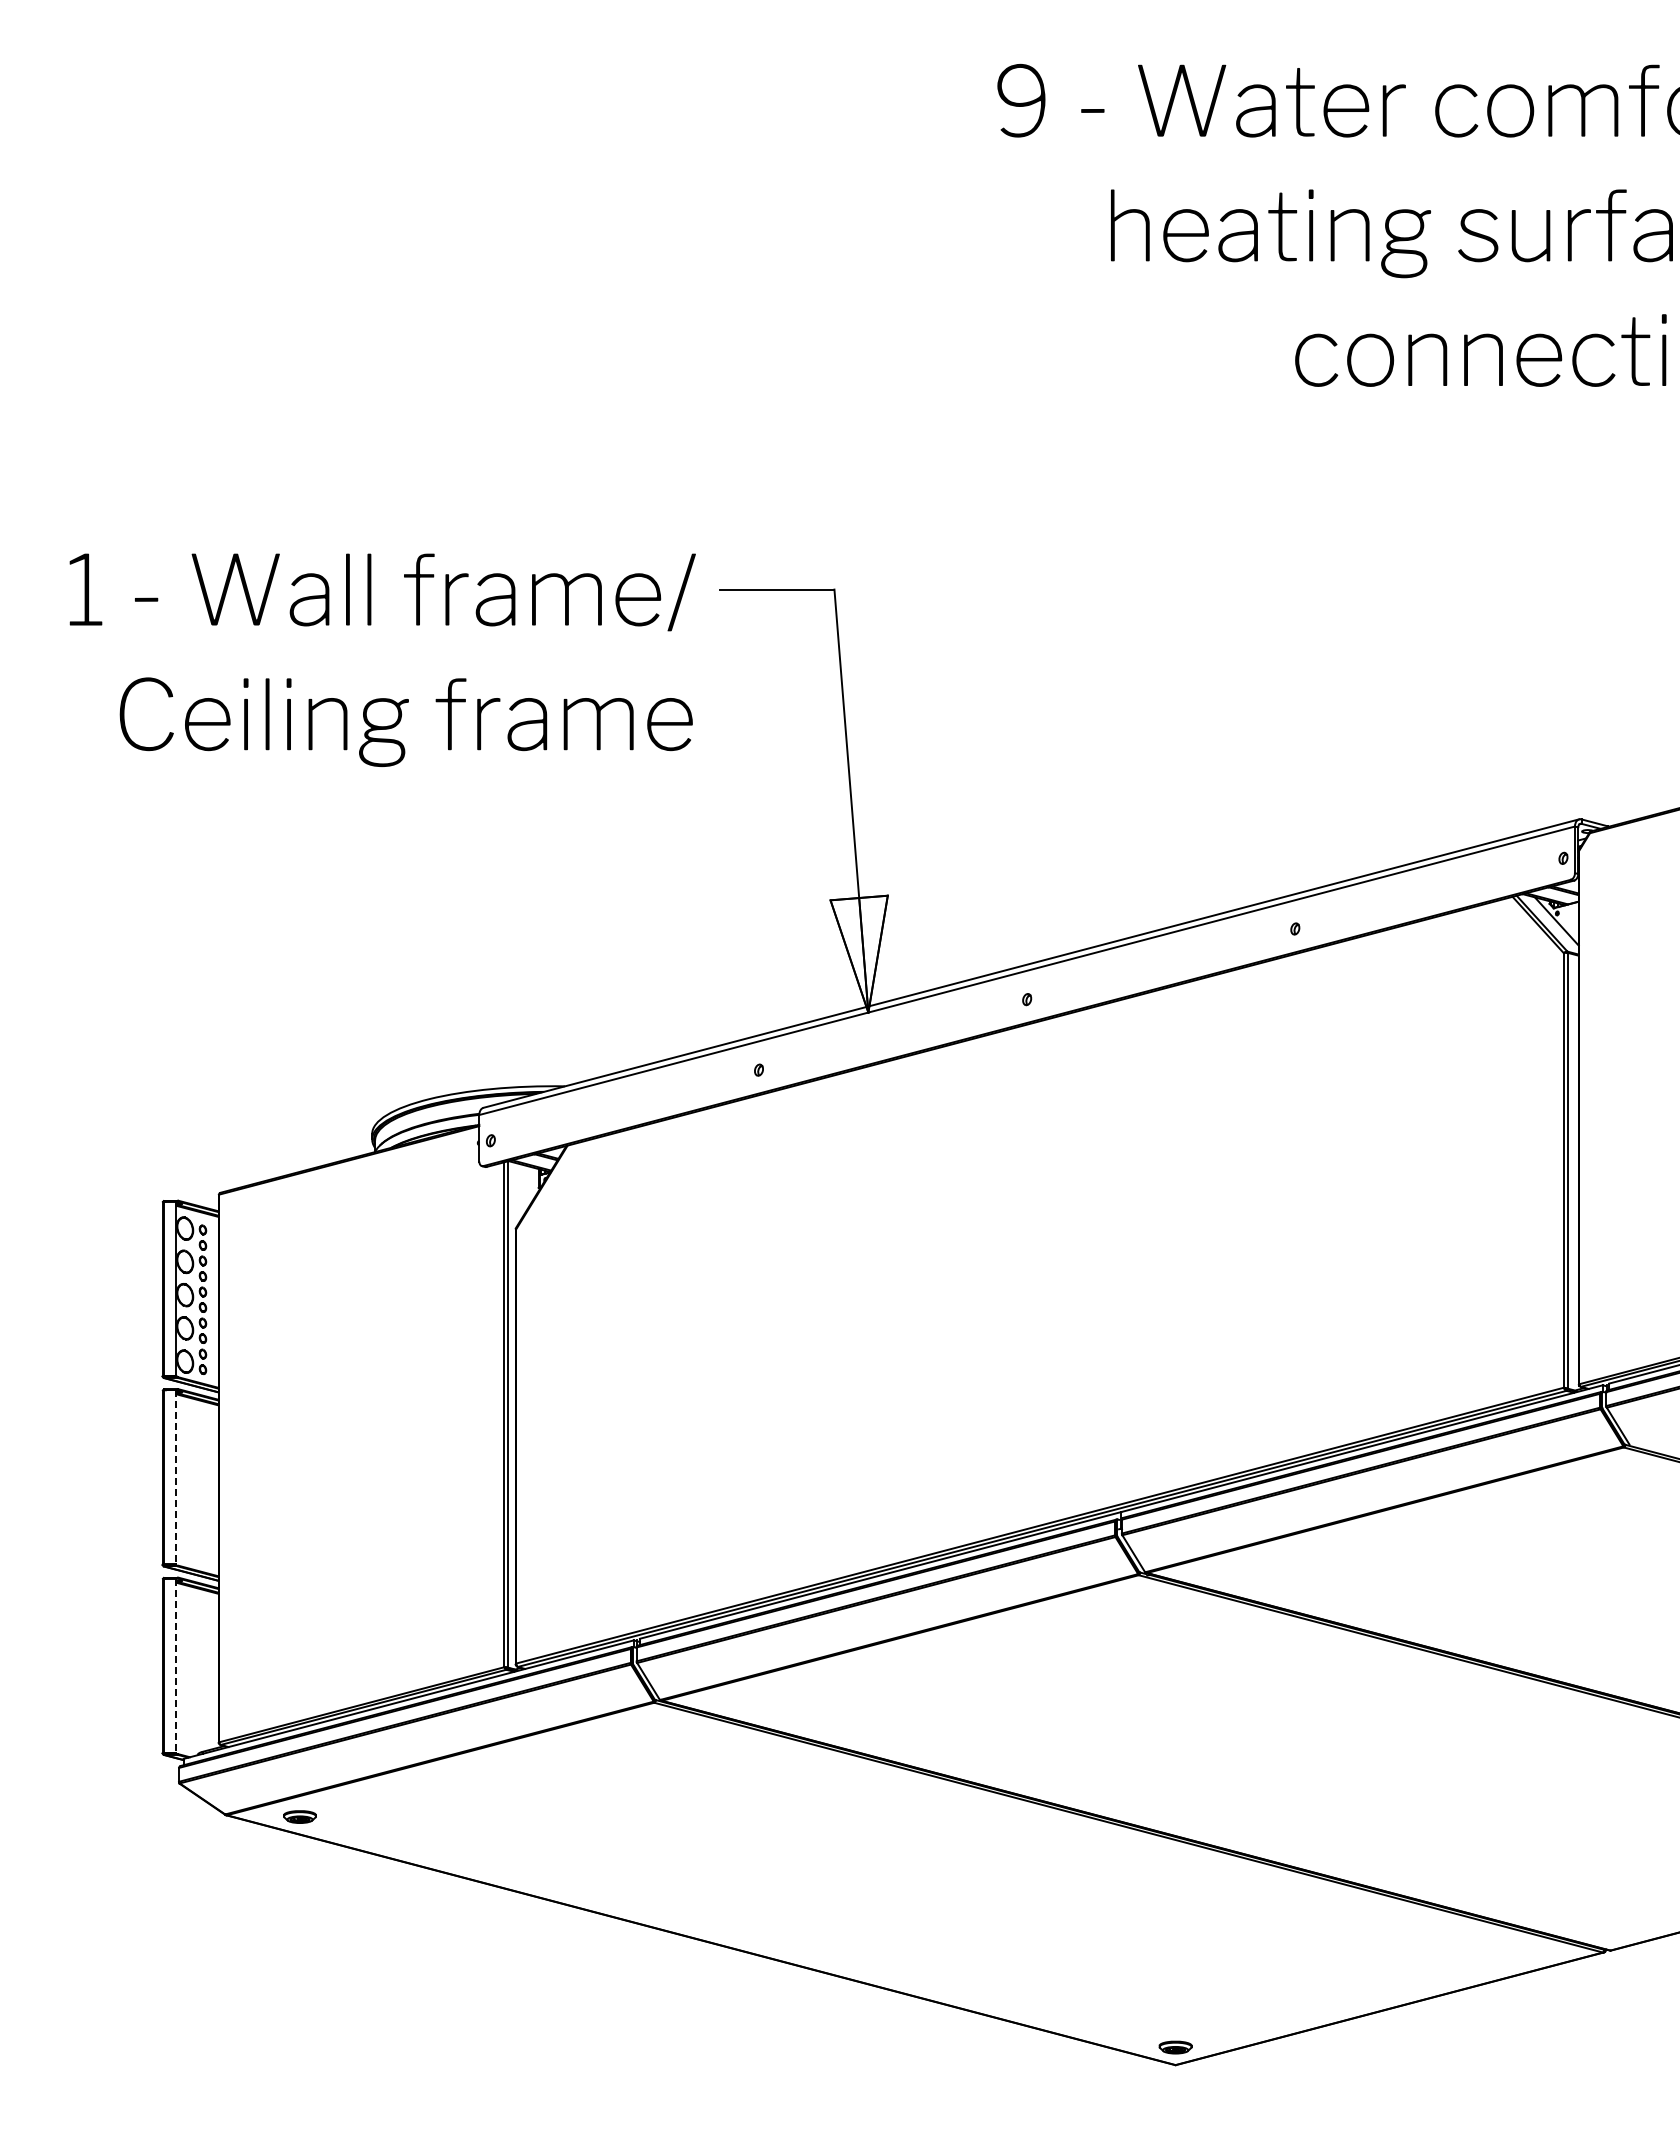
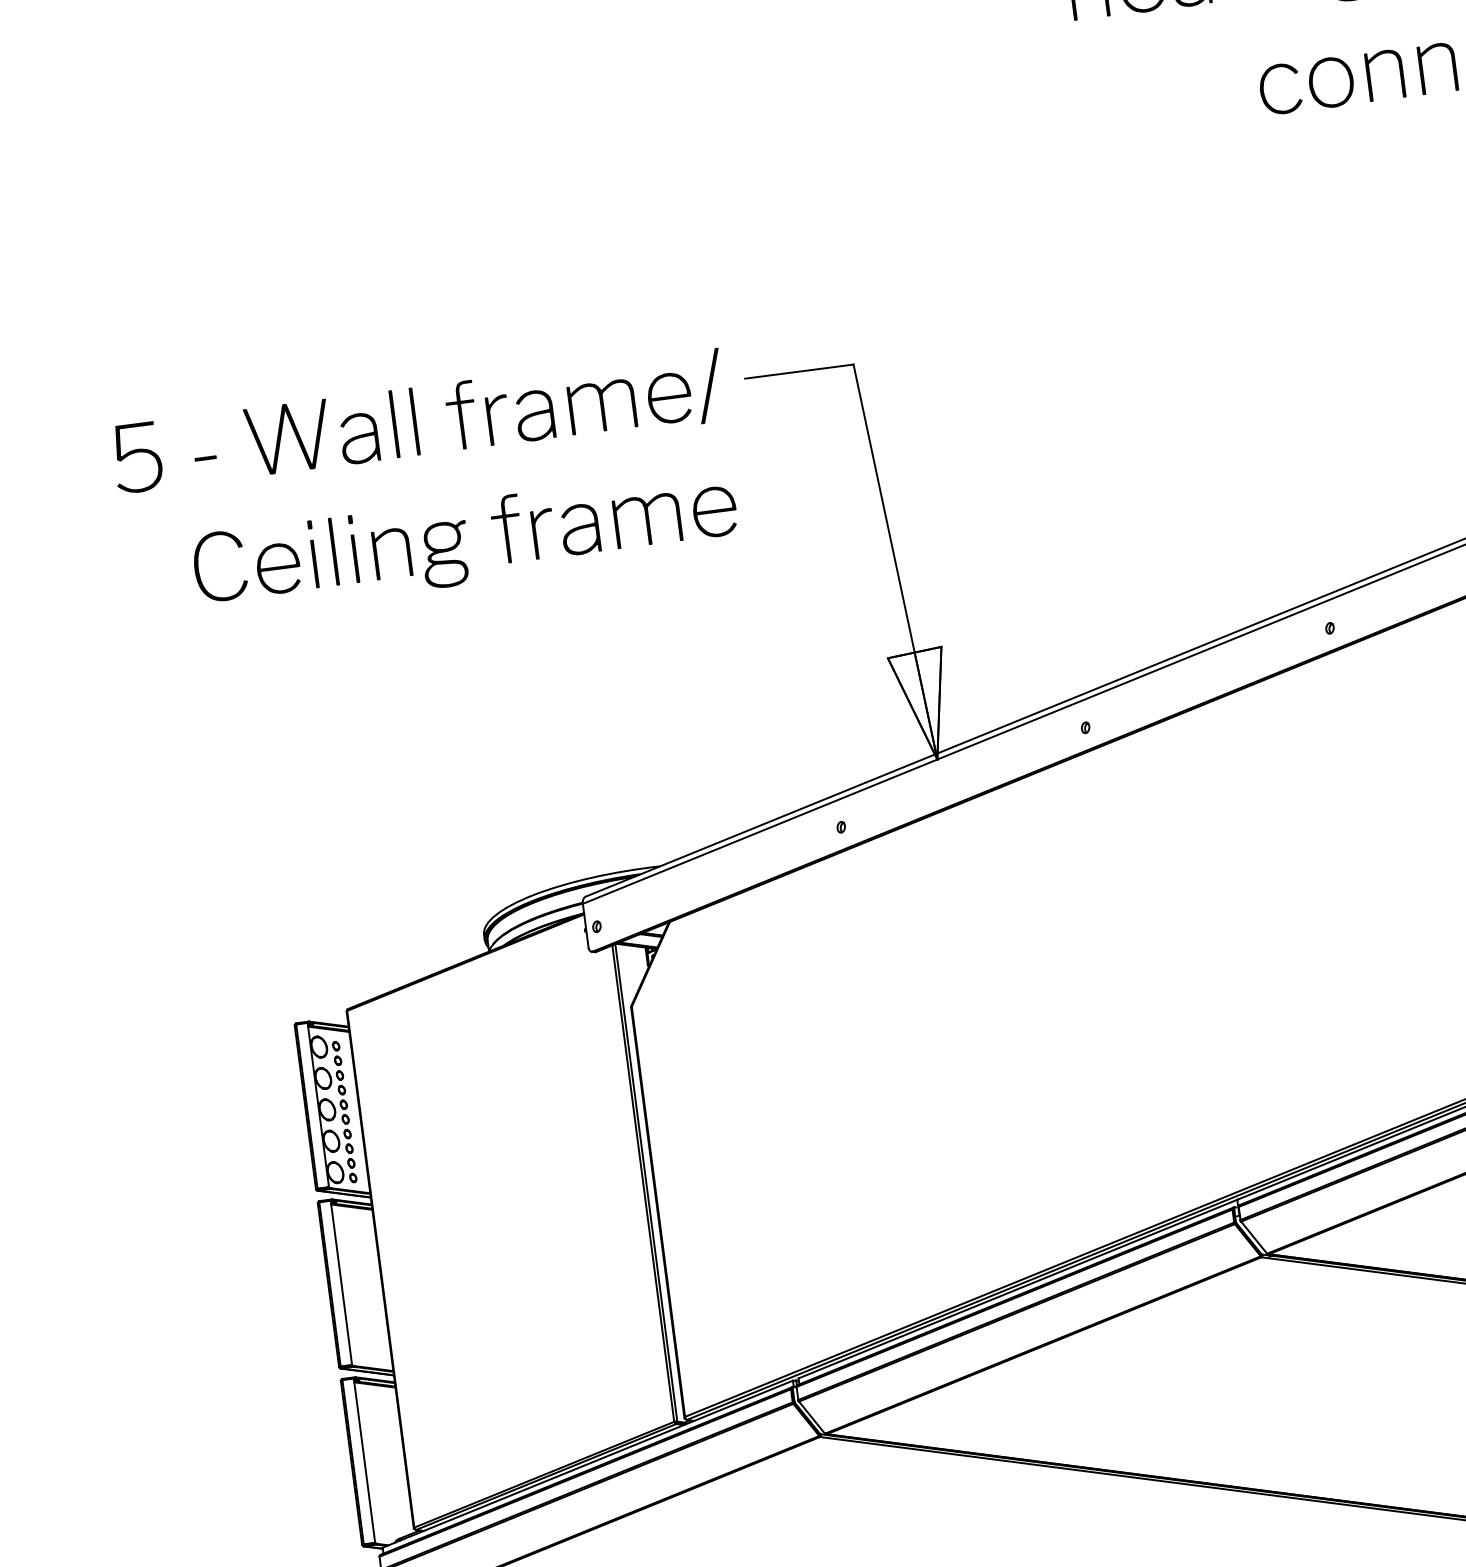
text: (76, 589) -> (138, 457), 1 -> 5
line: (176, 1477) -> (341, 1283), dashed -> solid
line: (176, 1666) -> (364, 1461), dashed -> solid

